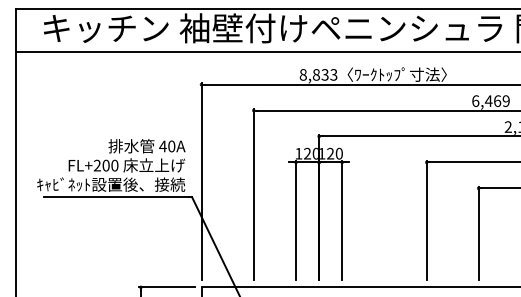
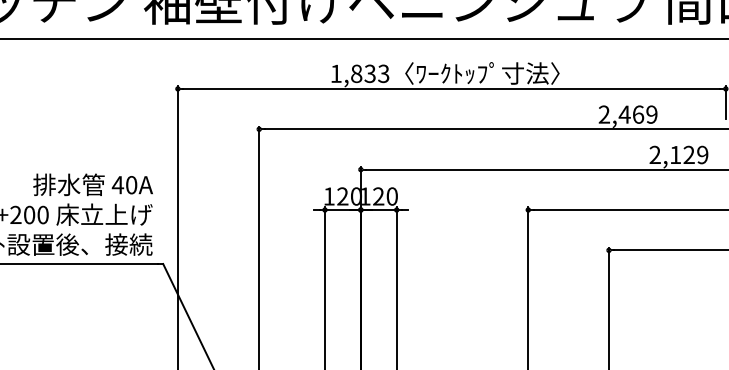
text: (302, 74) -> (334, 73), 8,833 -> 1,833
text: (475, 100) -> (604, 113), 6,469 -> 2,469

